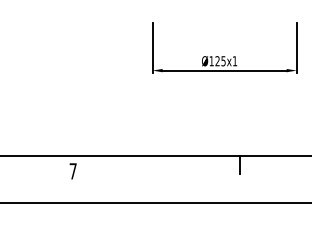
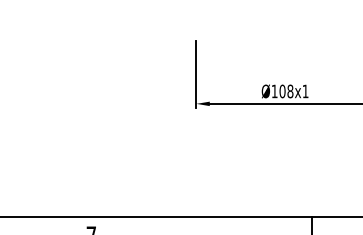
text: (220, 61) -> (286, 91), Ø125x1 -> Ø108x1

